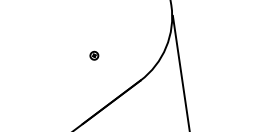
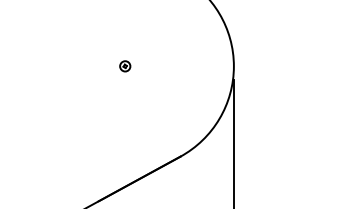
part: (94, 55) -> (125, 66), moved

